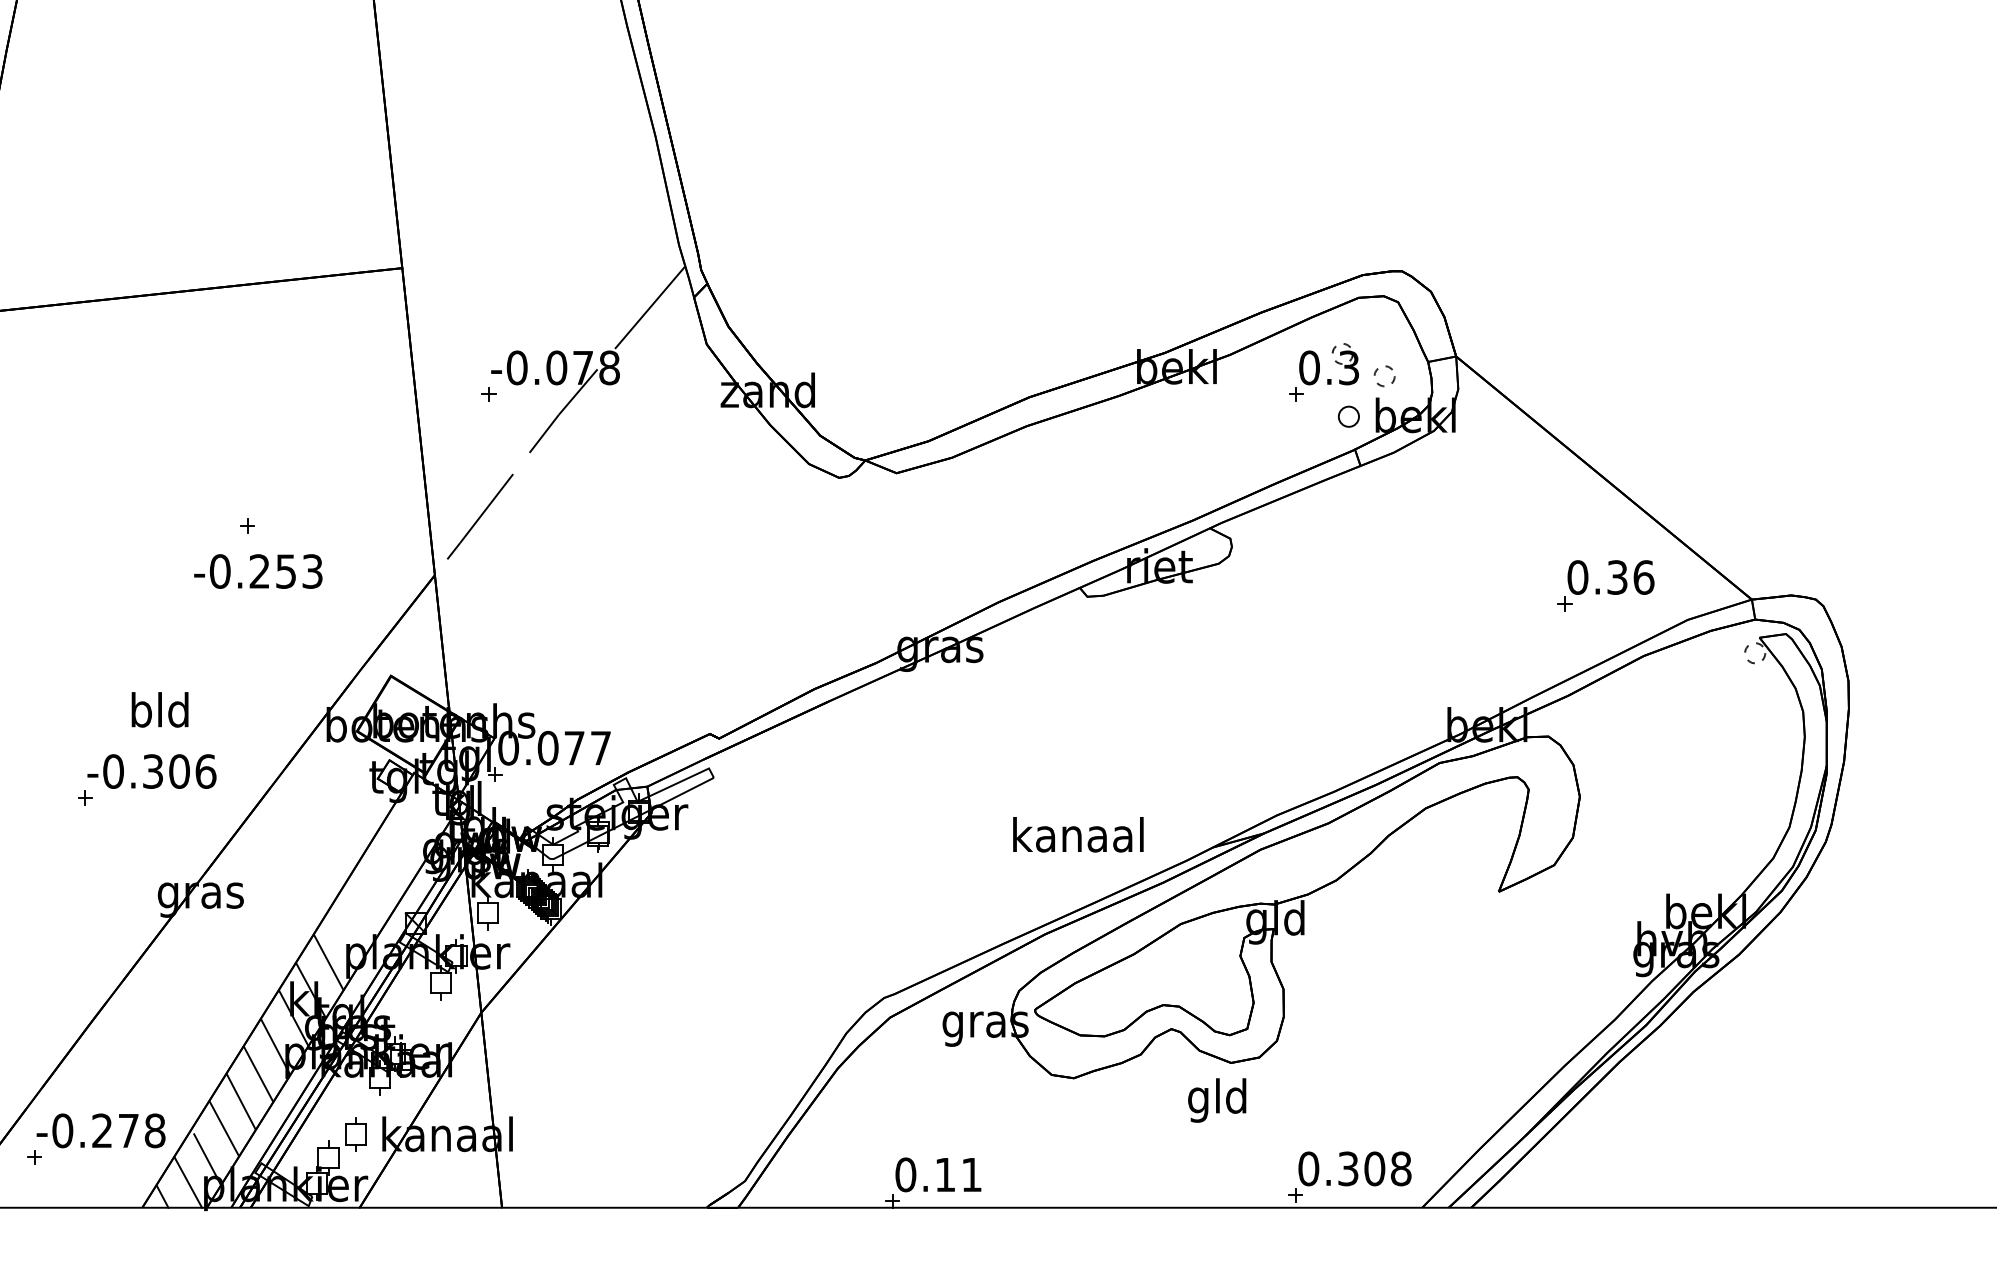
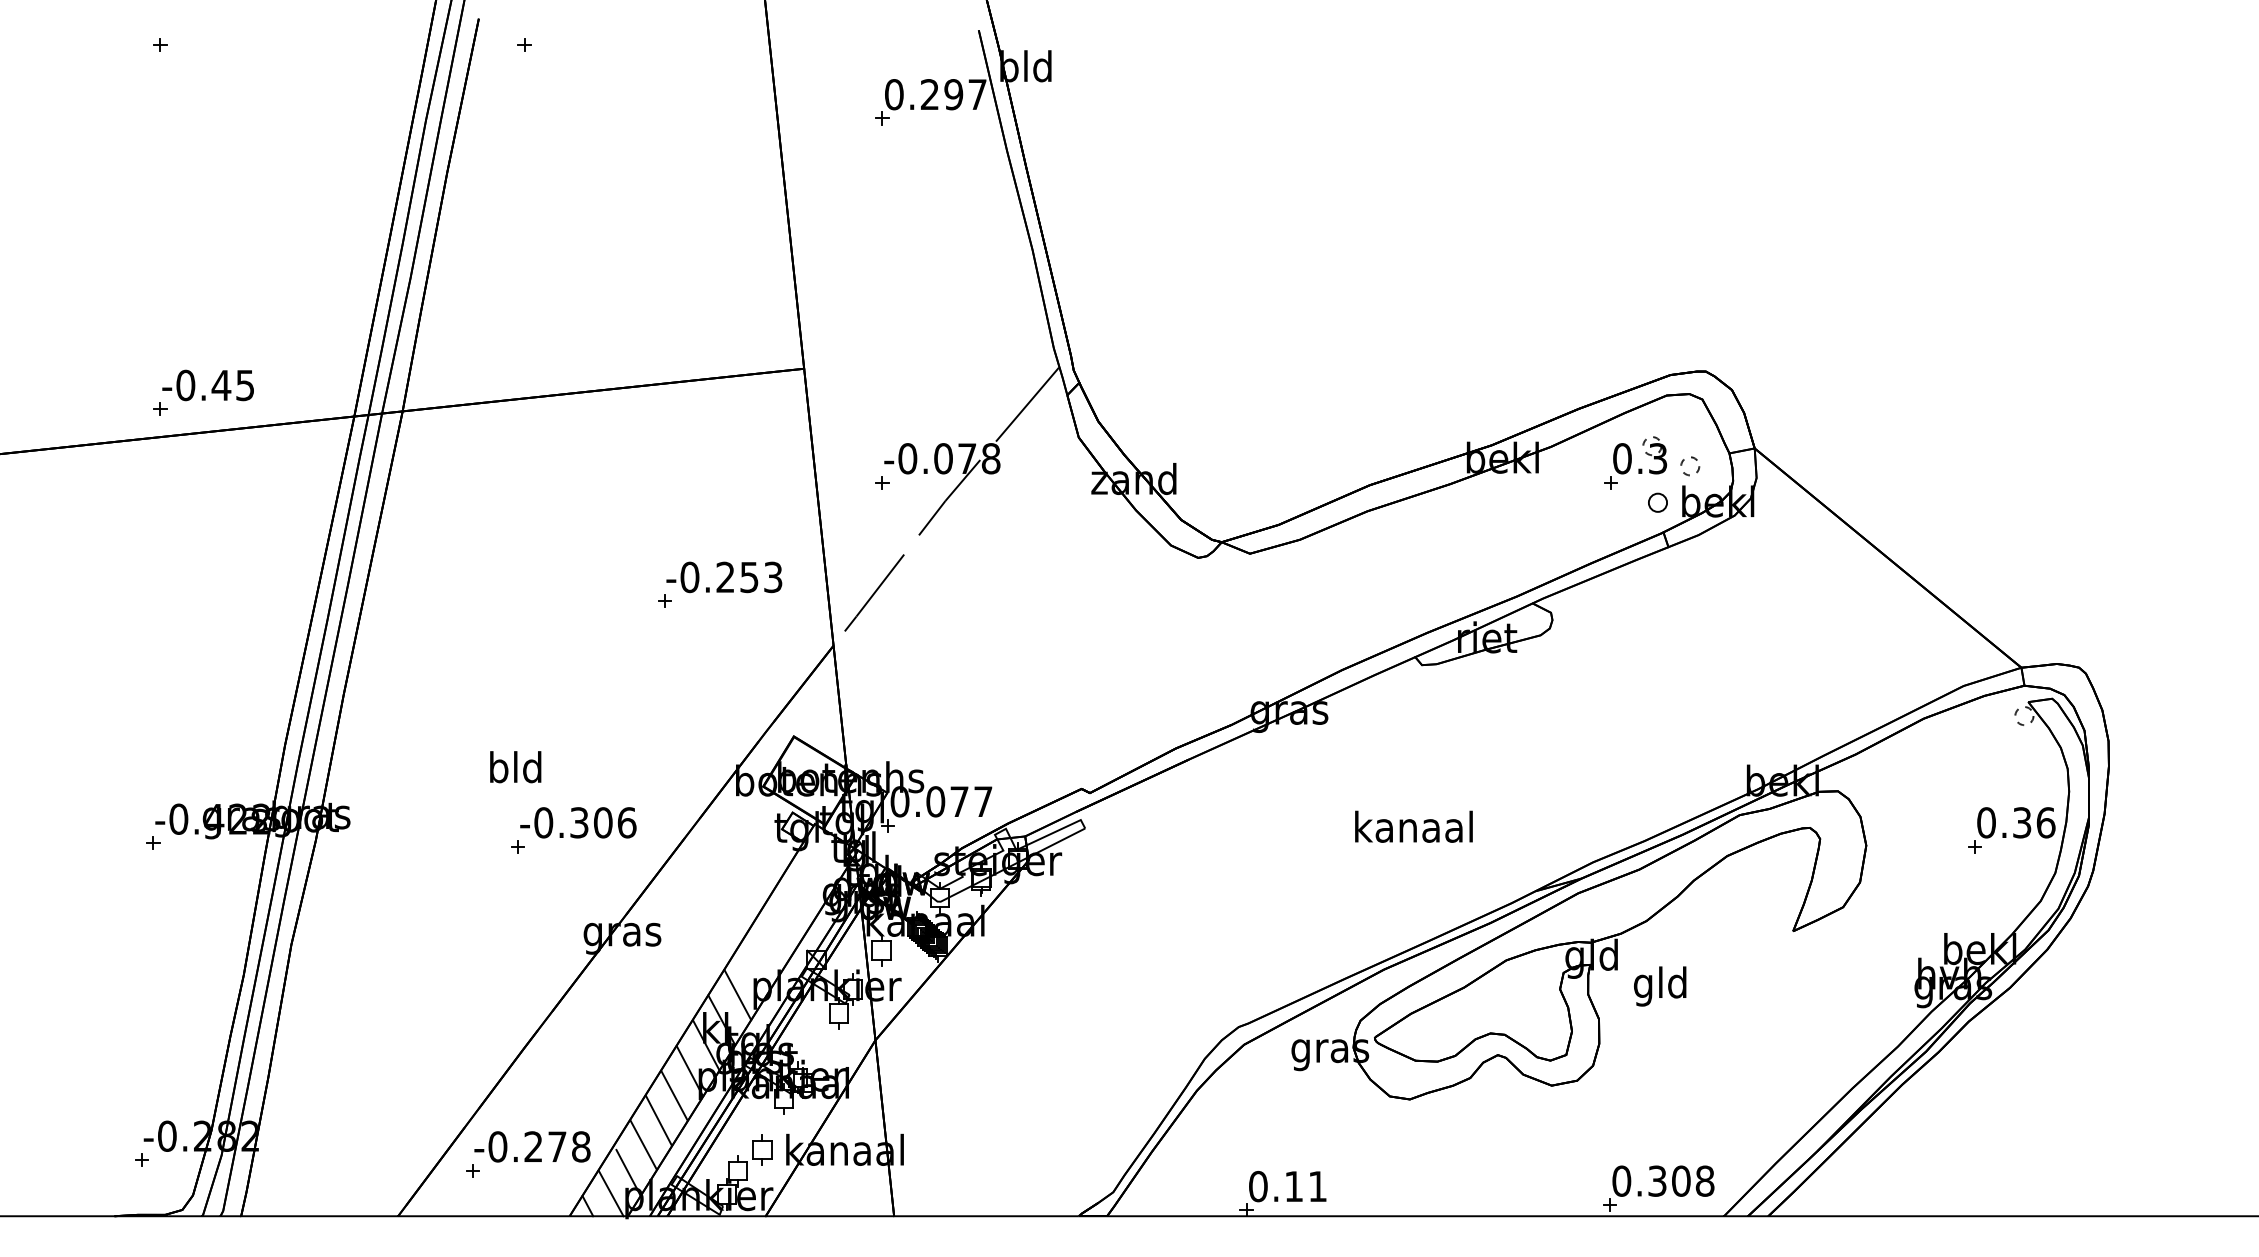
text: (258, 571) -> (724, 577), moved
part: (1605, 586) -> (2011, 830), moved
text: (159, 710) -> (515, 767), moved
text: (1077, 834) -> (1413, 826), moved
text: (1217, 1100) -> (1660, 986), moved

